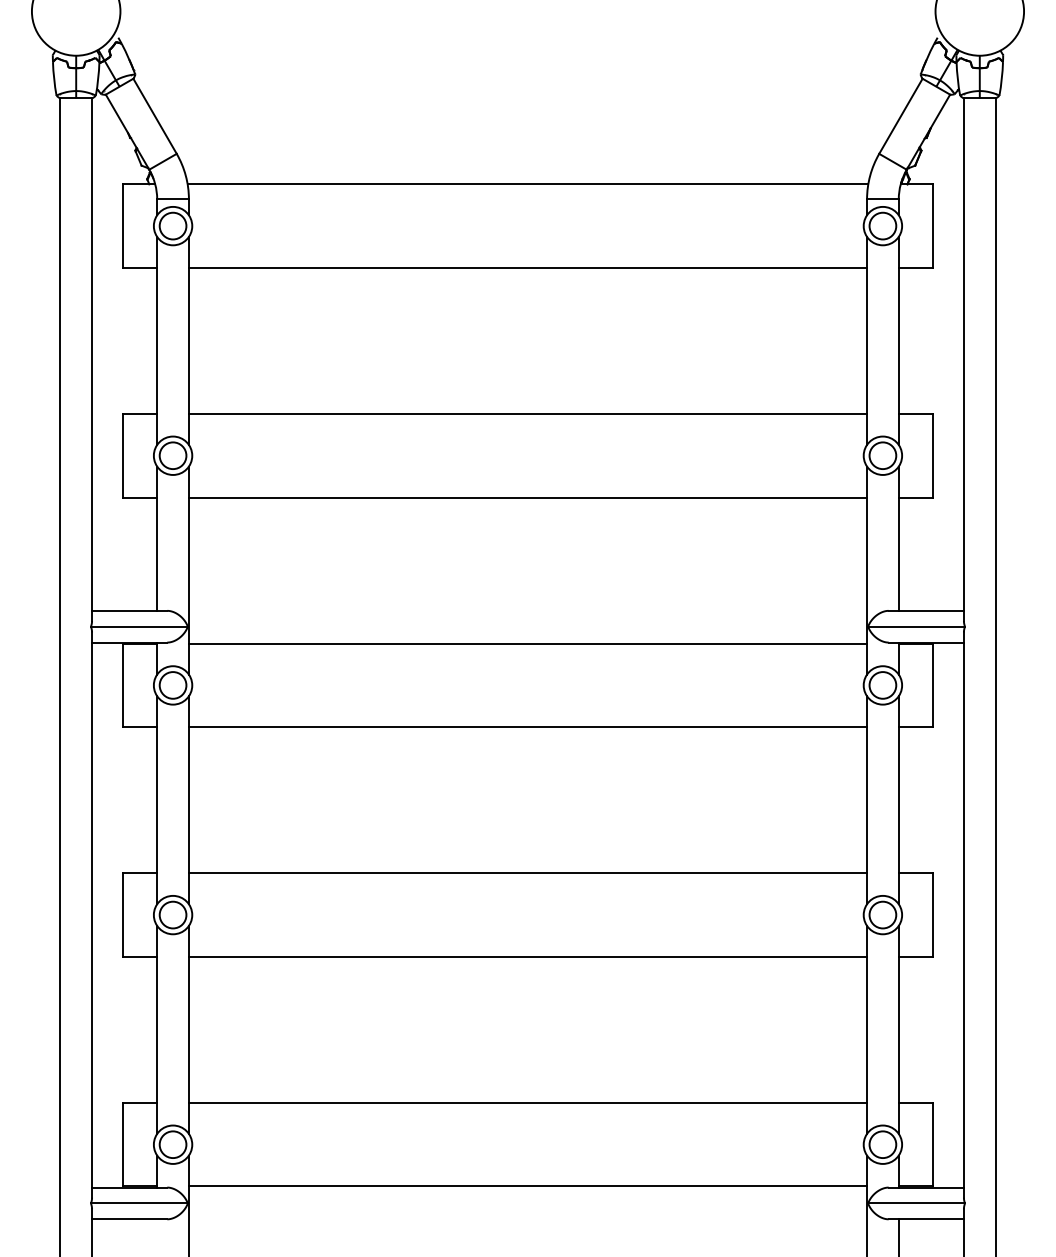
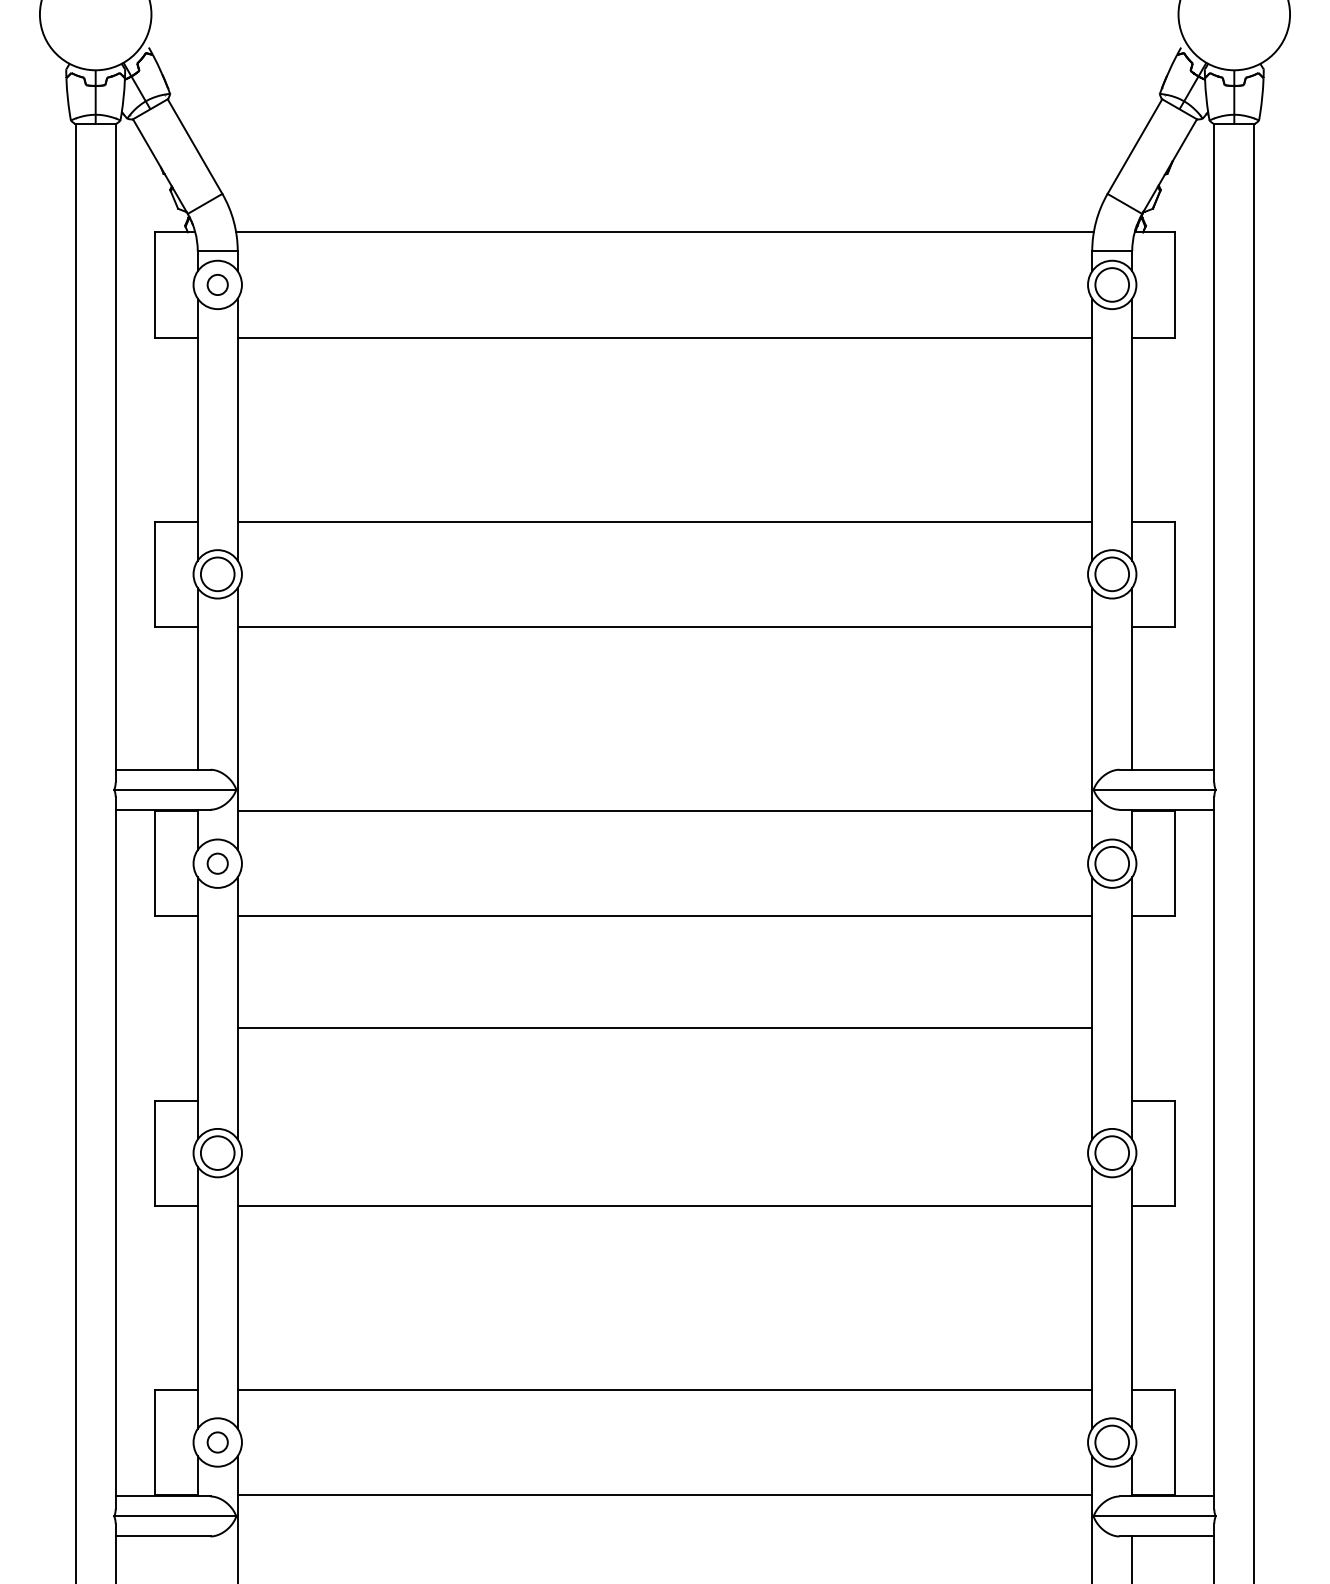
circle: (172, 225) -> (217, 284), size x0.6
circle: (172, 685) -> (217, 863), size x0.6
line: (527, 873) -> (664, 1027), moved
circle: (172, 1144) -> (217, 1442), size x0.6

